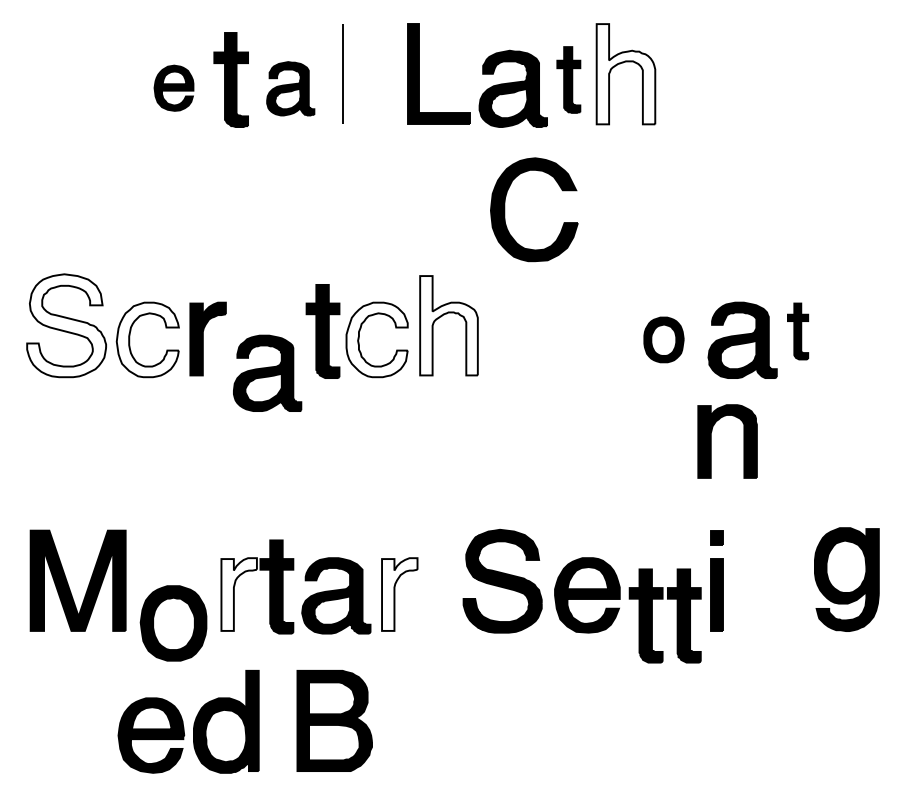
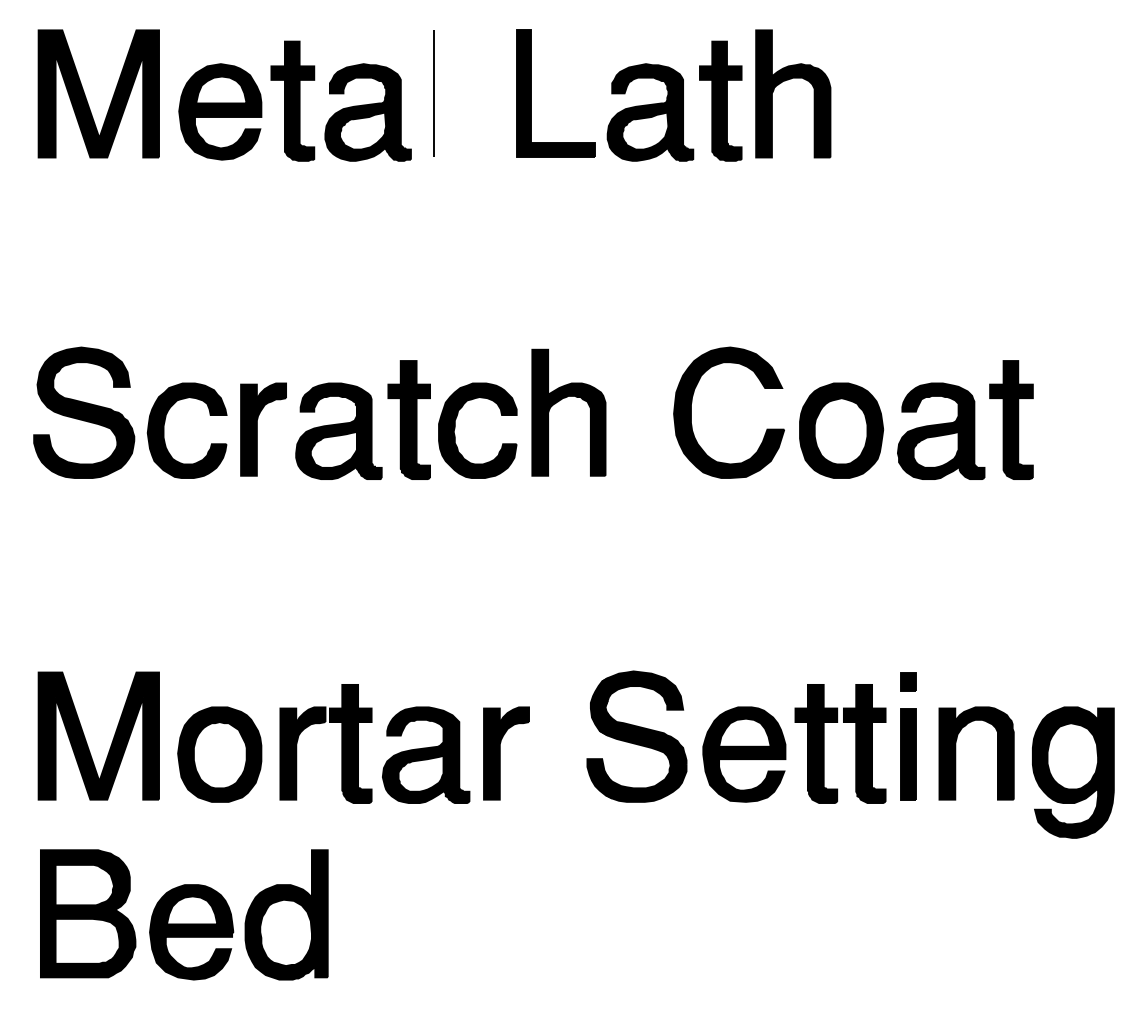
fill: (625, 74) -> (792, 94), added
part: (68, 76) -> (86, 96), added
part: (568, 79) -> (720, 100), size x1.43
part: (173, 87) -> (219, 110), size x1.67
part: (290, 88) -> (367, 112), size x1.43
part: (505, 209) -> (692, 412), moved
fill: (66, 325) -> (84, 412), added
fill: (448, 325) -> (568, 412), added
part: (797, 331) -> (1010, 420), size x1.67
fill: (147, 339) -> (186, 430), added
fill: (376, 339) -> (477, 430), added
part: (663, 339) -> (840, 430), size x1.67
part: (267, 372) -> (338, 430), moved
part: (711, 441) -> (956, 753), moved
part: (846, 579) -> (1072, 772), moved
fill: (238, 594) -> (302, 753), added
fill: (399, 594) -> (506, 753), added
part: (652, 615) -> (824, 743), moved
part: (173, 623) -> (219, 754), moved
part: (334, 720) -> (87, 913), moved

